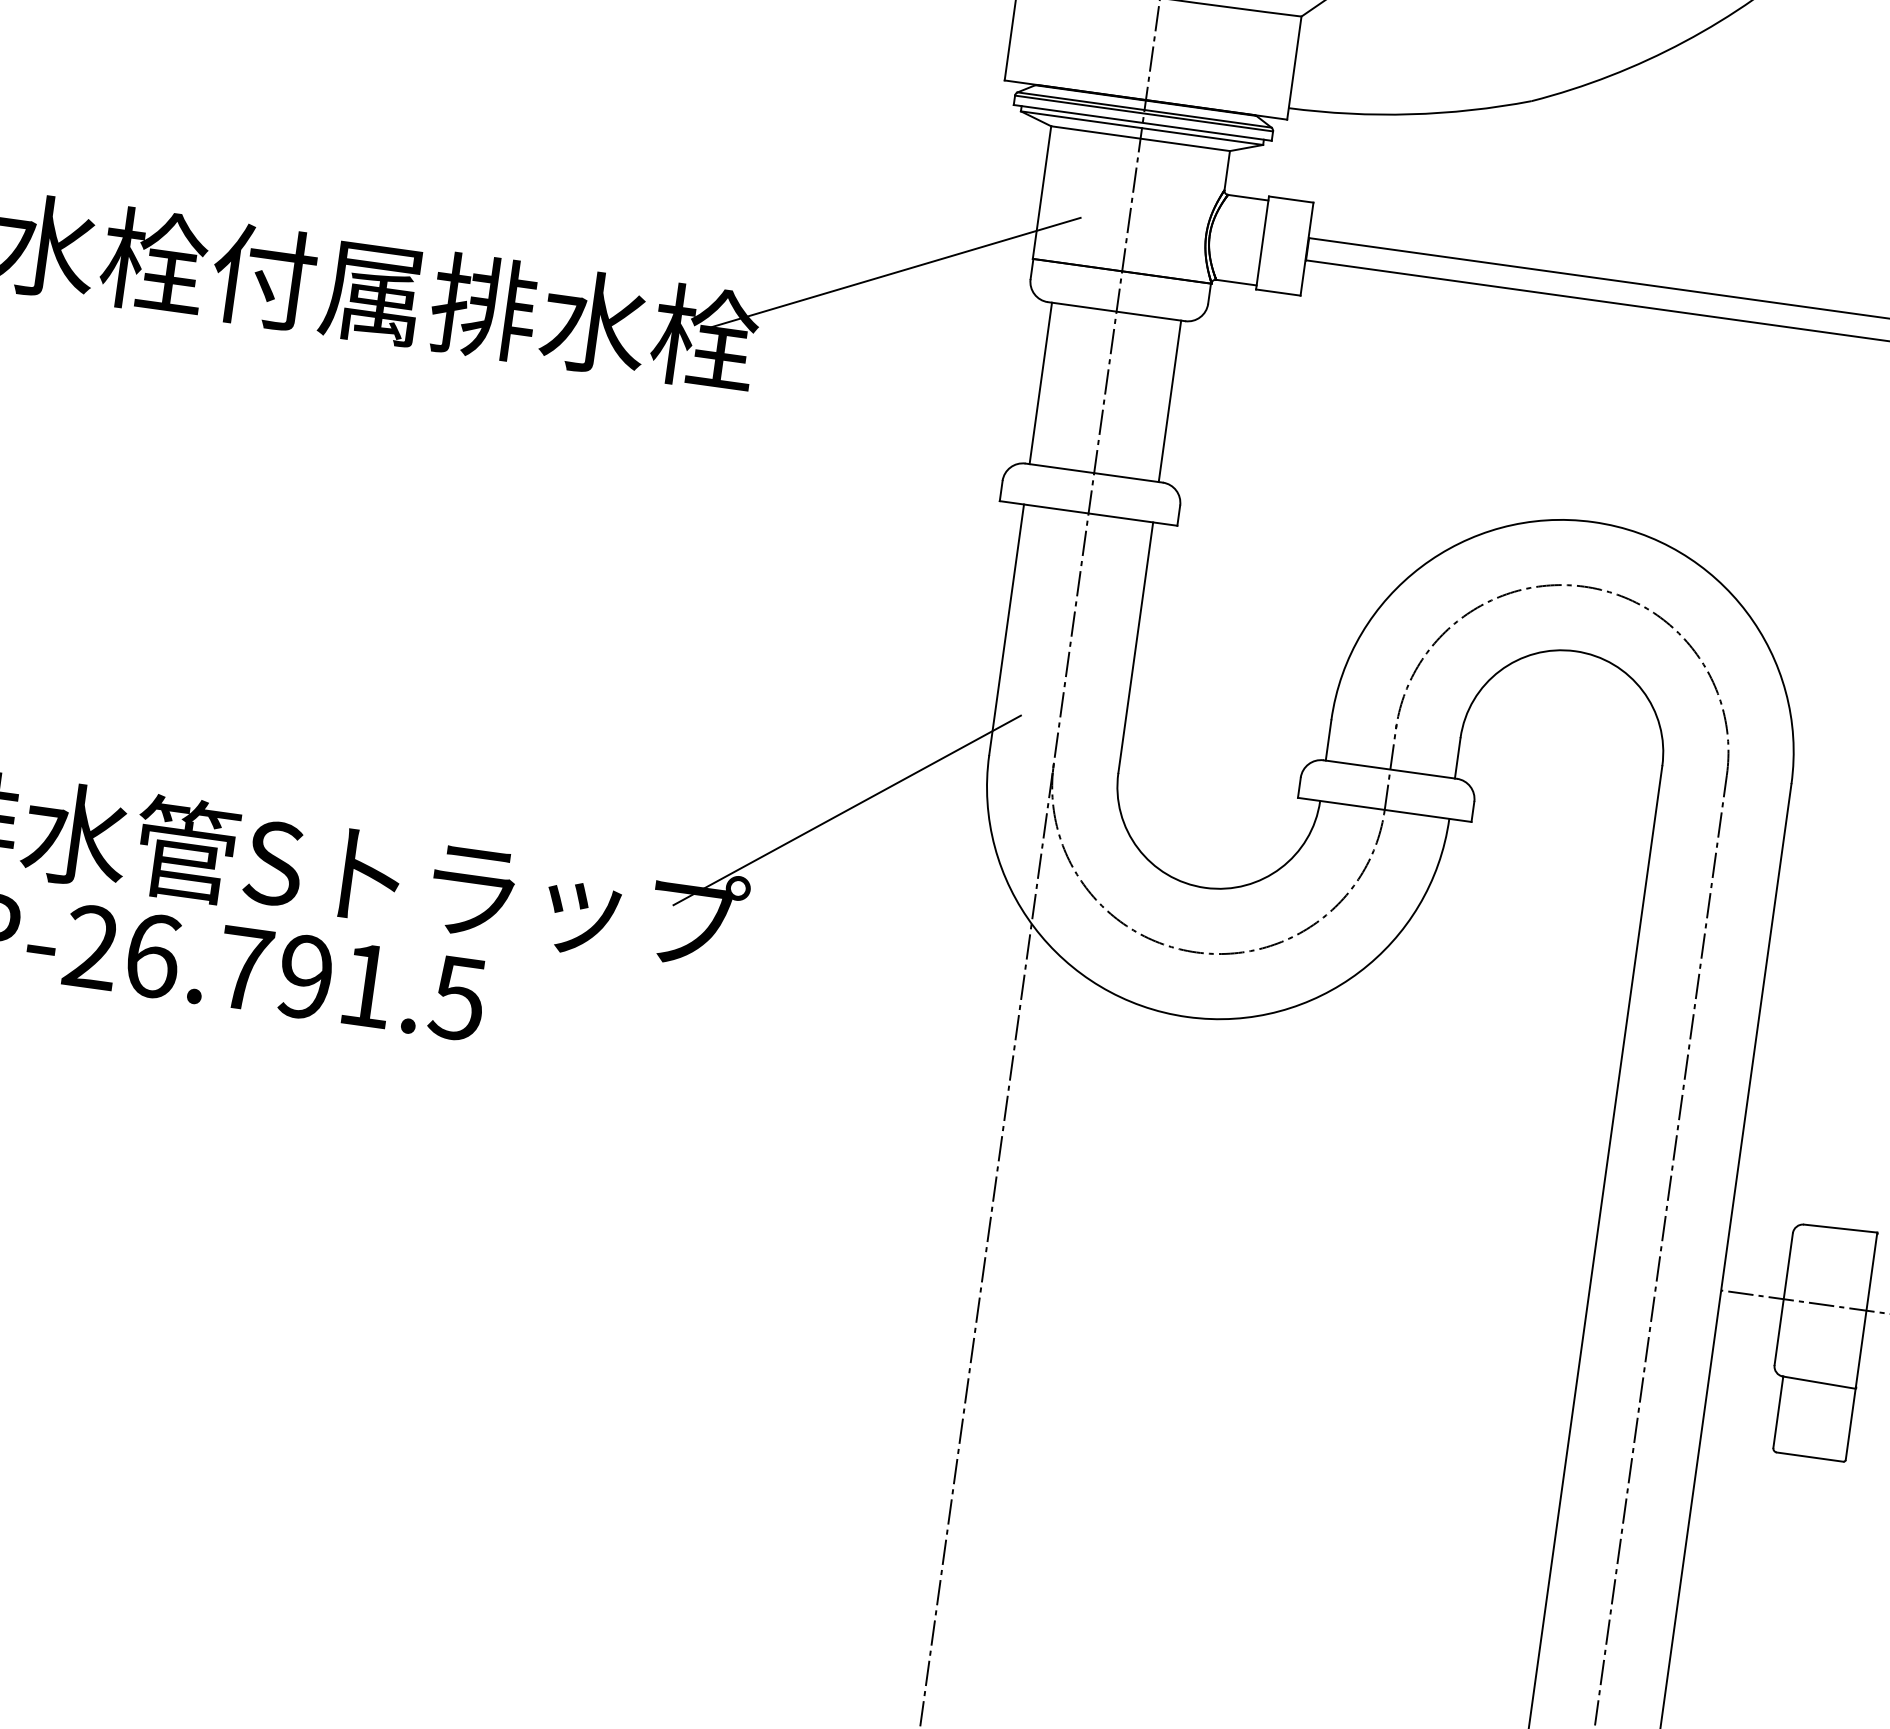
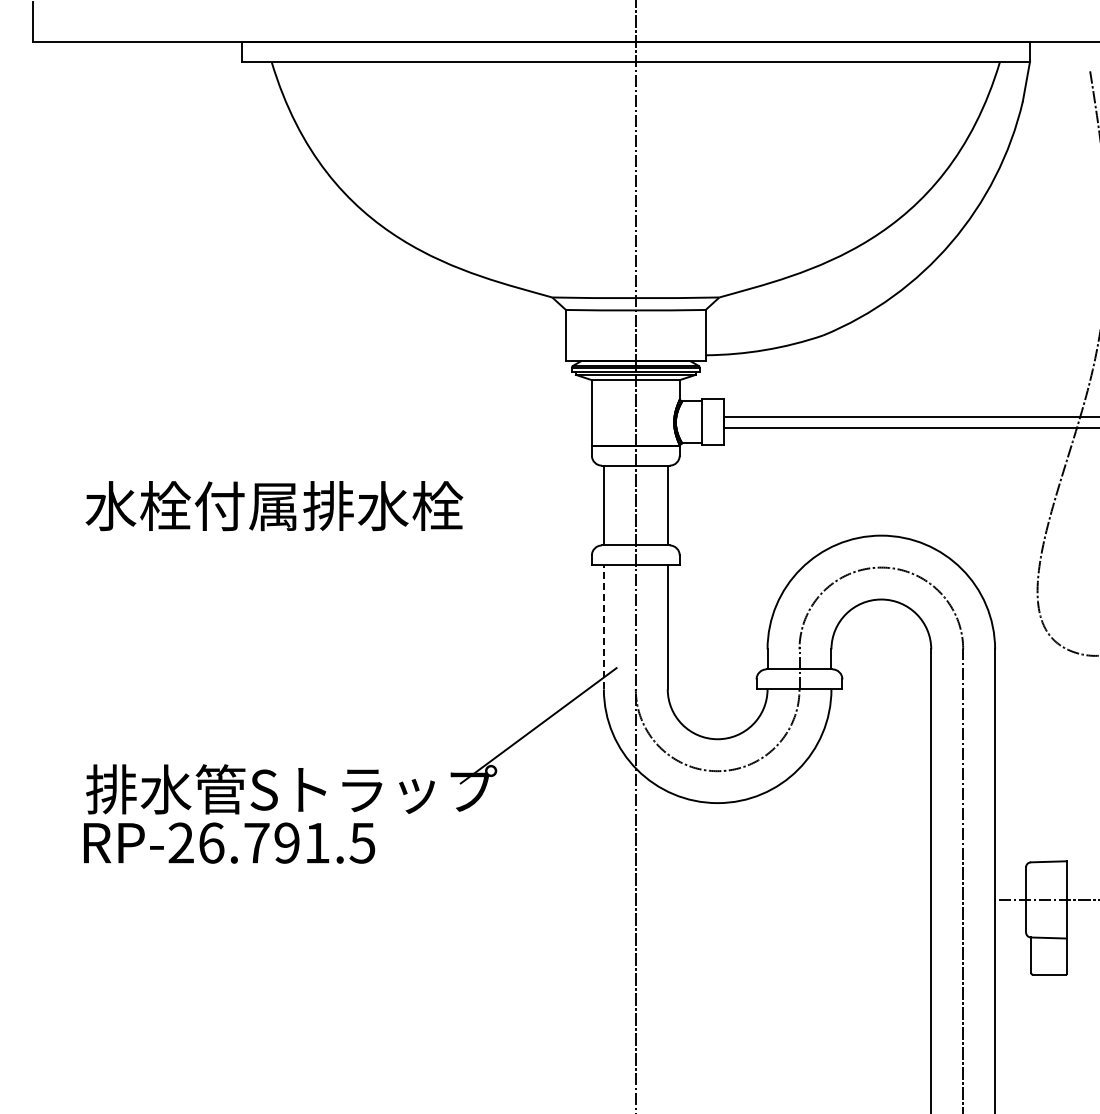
line: (890, 273) -> (523, 462), removed
line: (1005, 629) -> (603, 627), solid -> dashed

